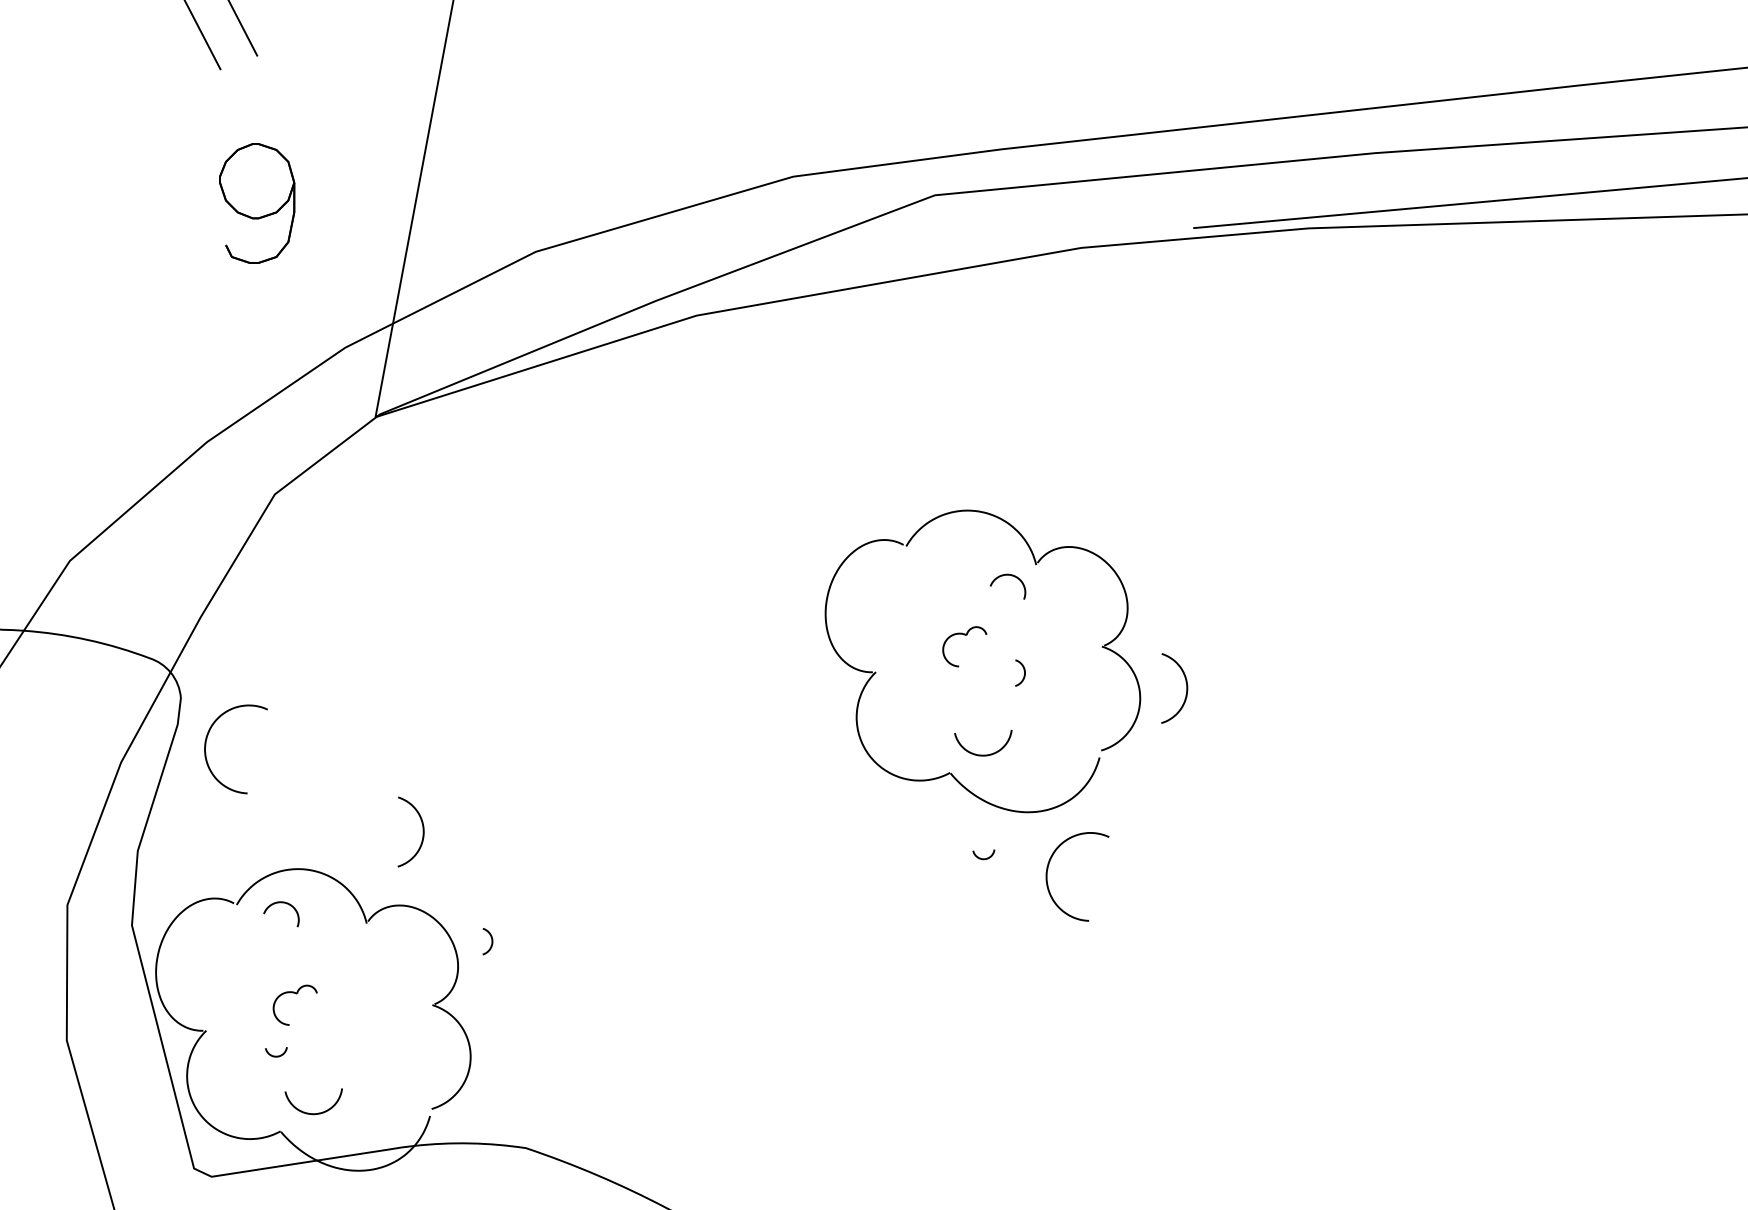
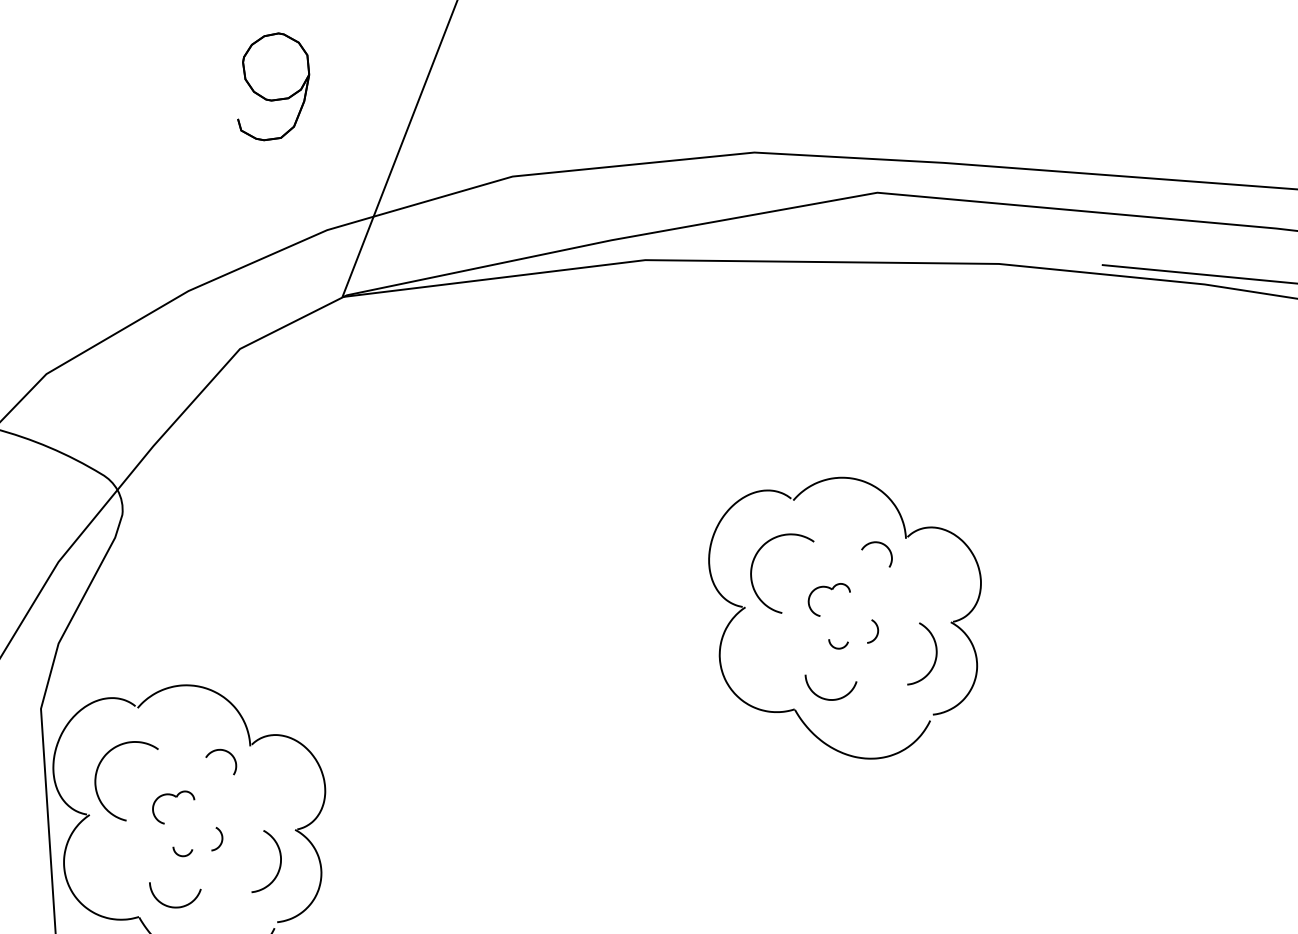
curve: (1186, 688) -> (935, 657), moved
curve: (206, 752) -> (96, 777), moved
curve: (422, 831) -> (279, 865), moved
curve: (983, 858) -> (836, 647), moved
curve: (1048, 869) -> (754, 560), moved
curve: (281, 903) -> (223, 751), moved
curve: (491, 941) -> (221, 840), moved
curve: (276, 1055) -> (181, 855), moved

